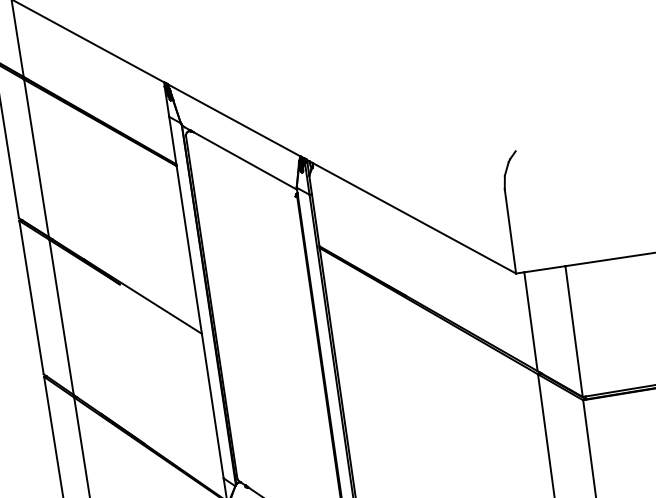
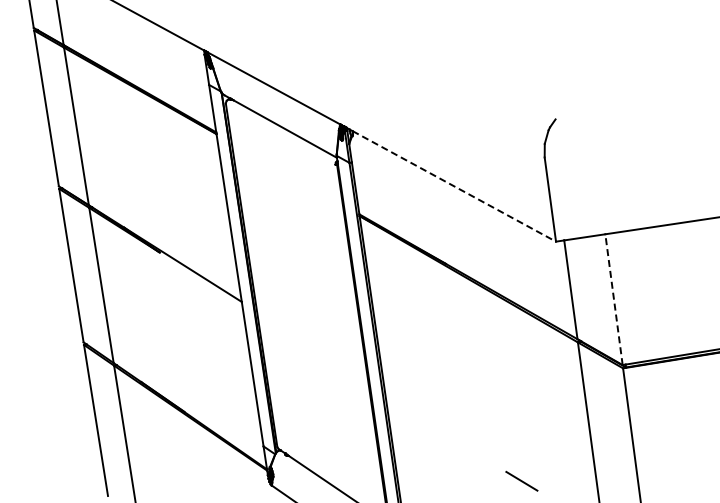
line: (414, 218) -> (454, 186), solid -> dashed
line: (574, 331) -> (614, 299), solid -> dashed

